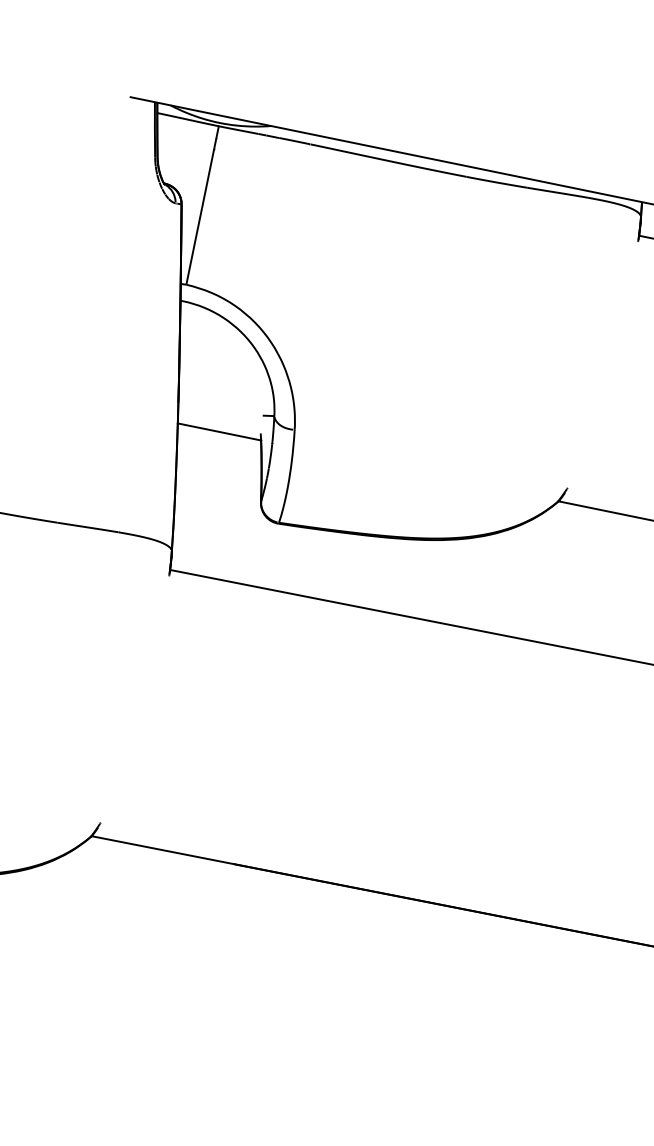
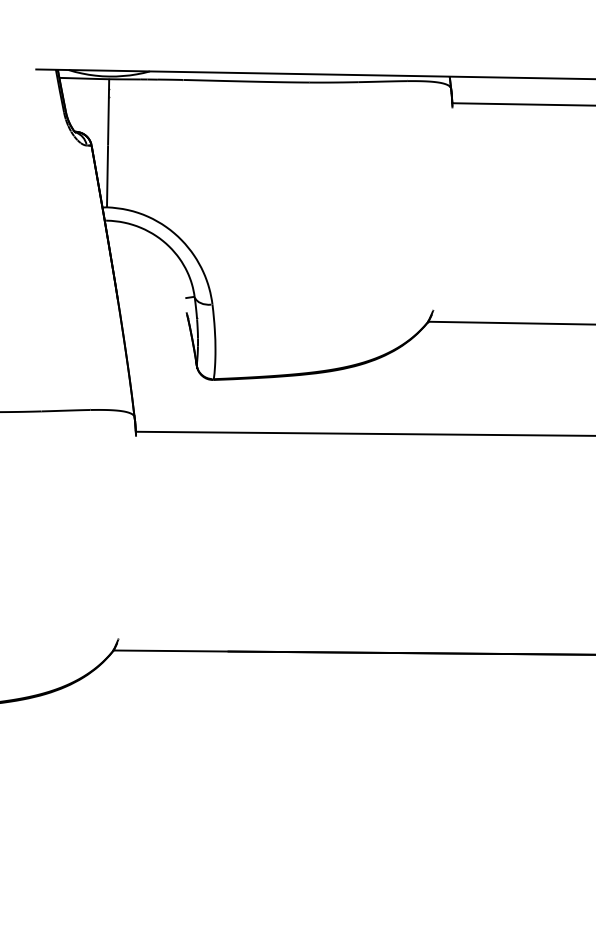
line: (218, 430) -> (153, 316), removed

